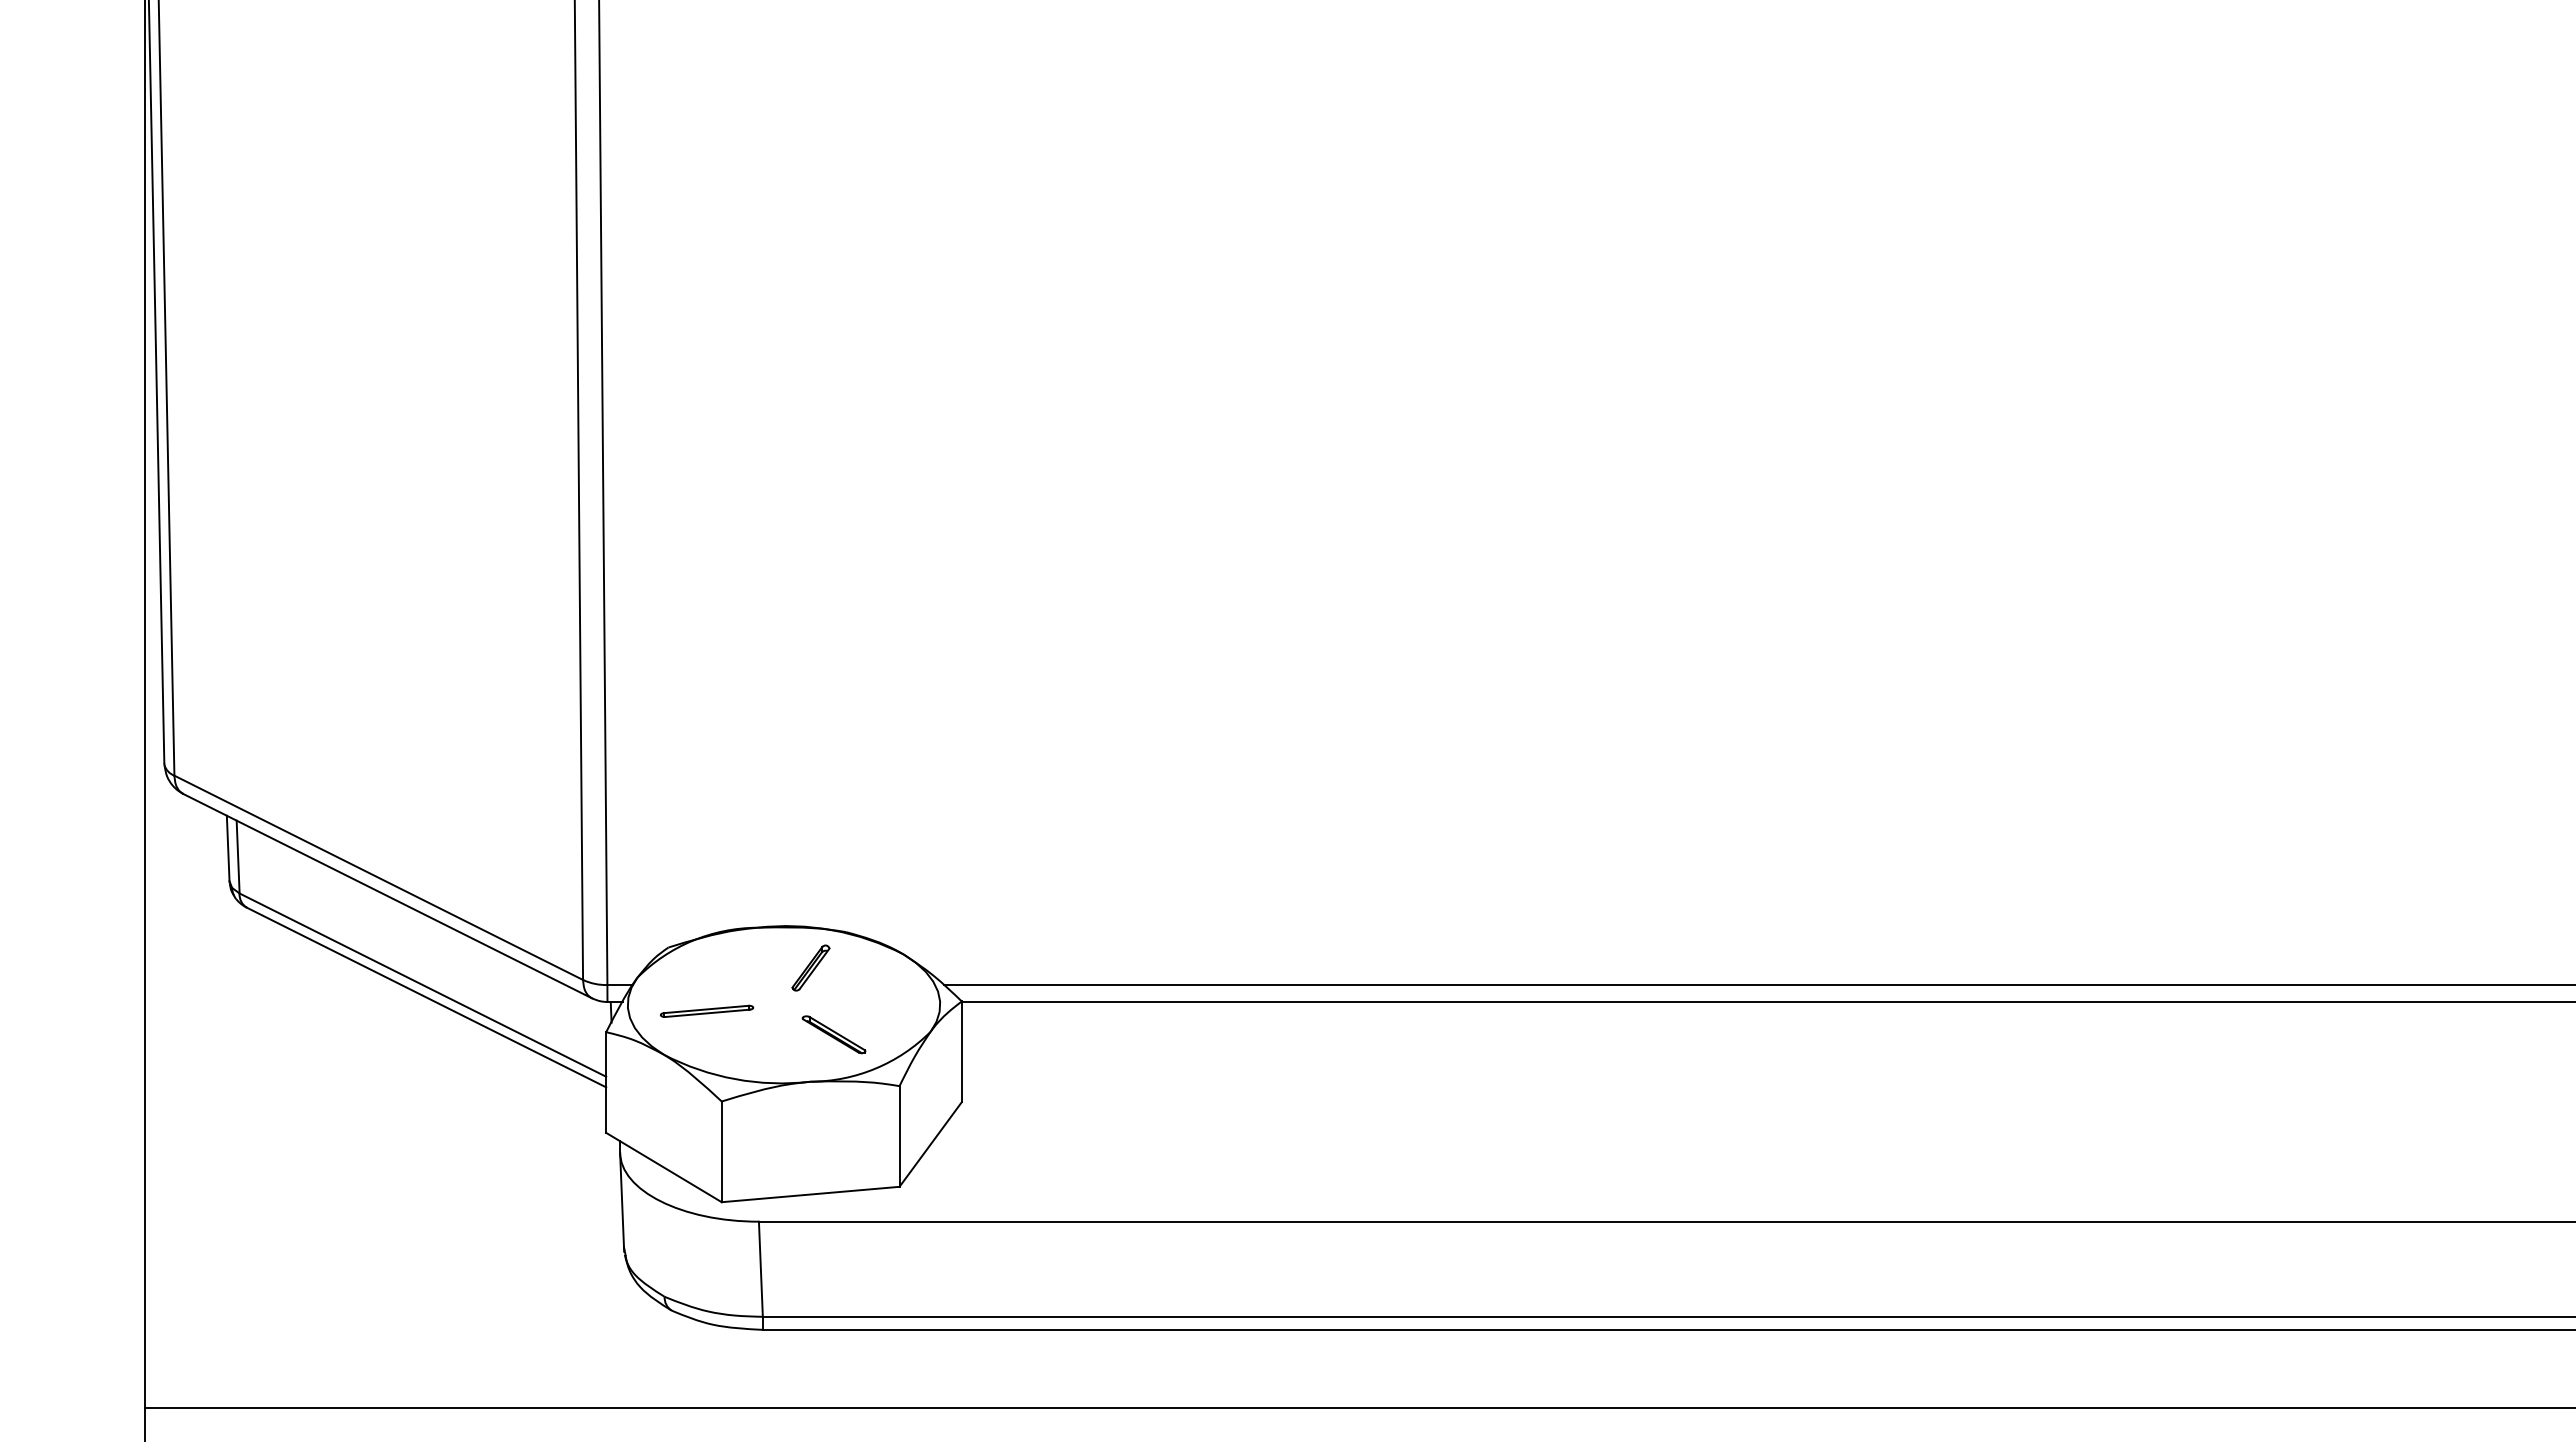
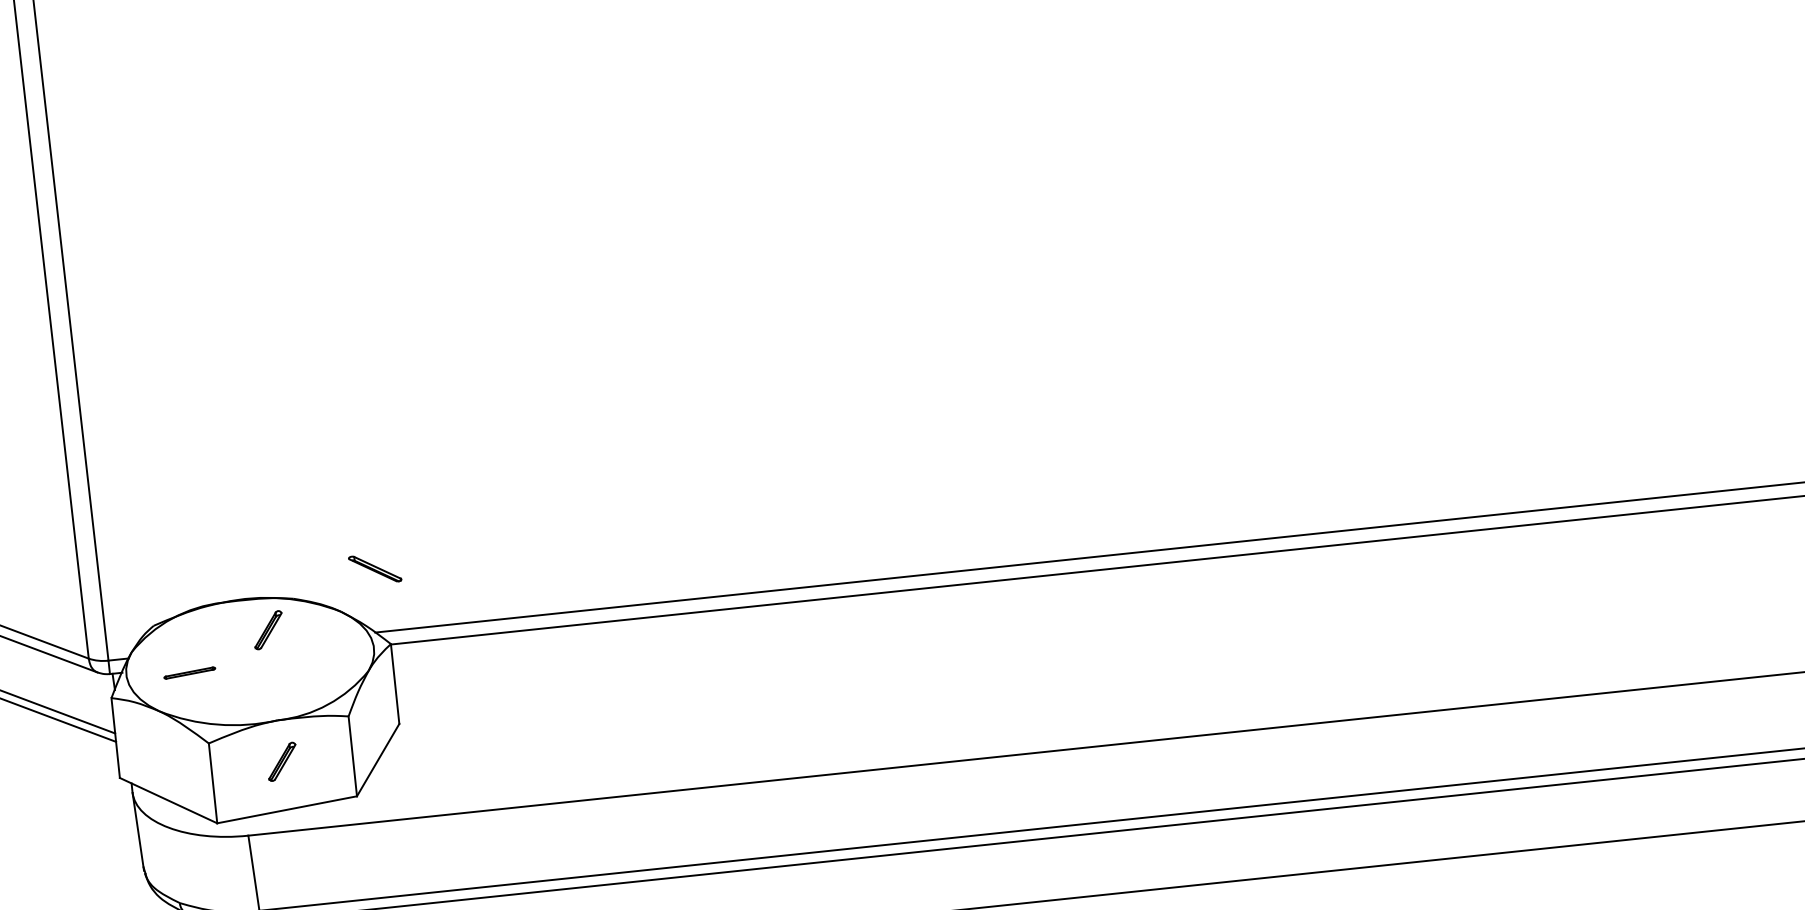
part: (707, 1010) -> (190, 672), size x0.7
part: (833, 1034) -> (374, 568), moved
part: (810, 1133) -> (281, 761), added

